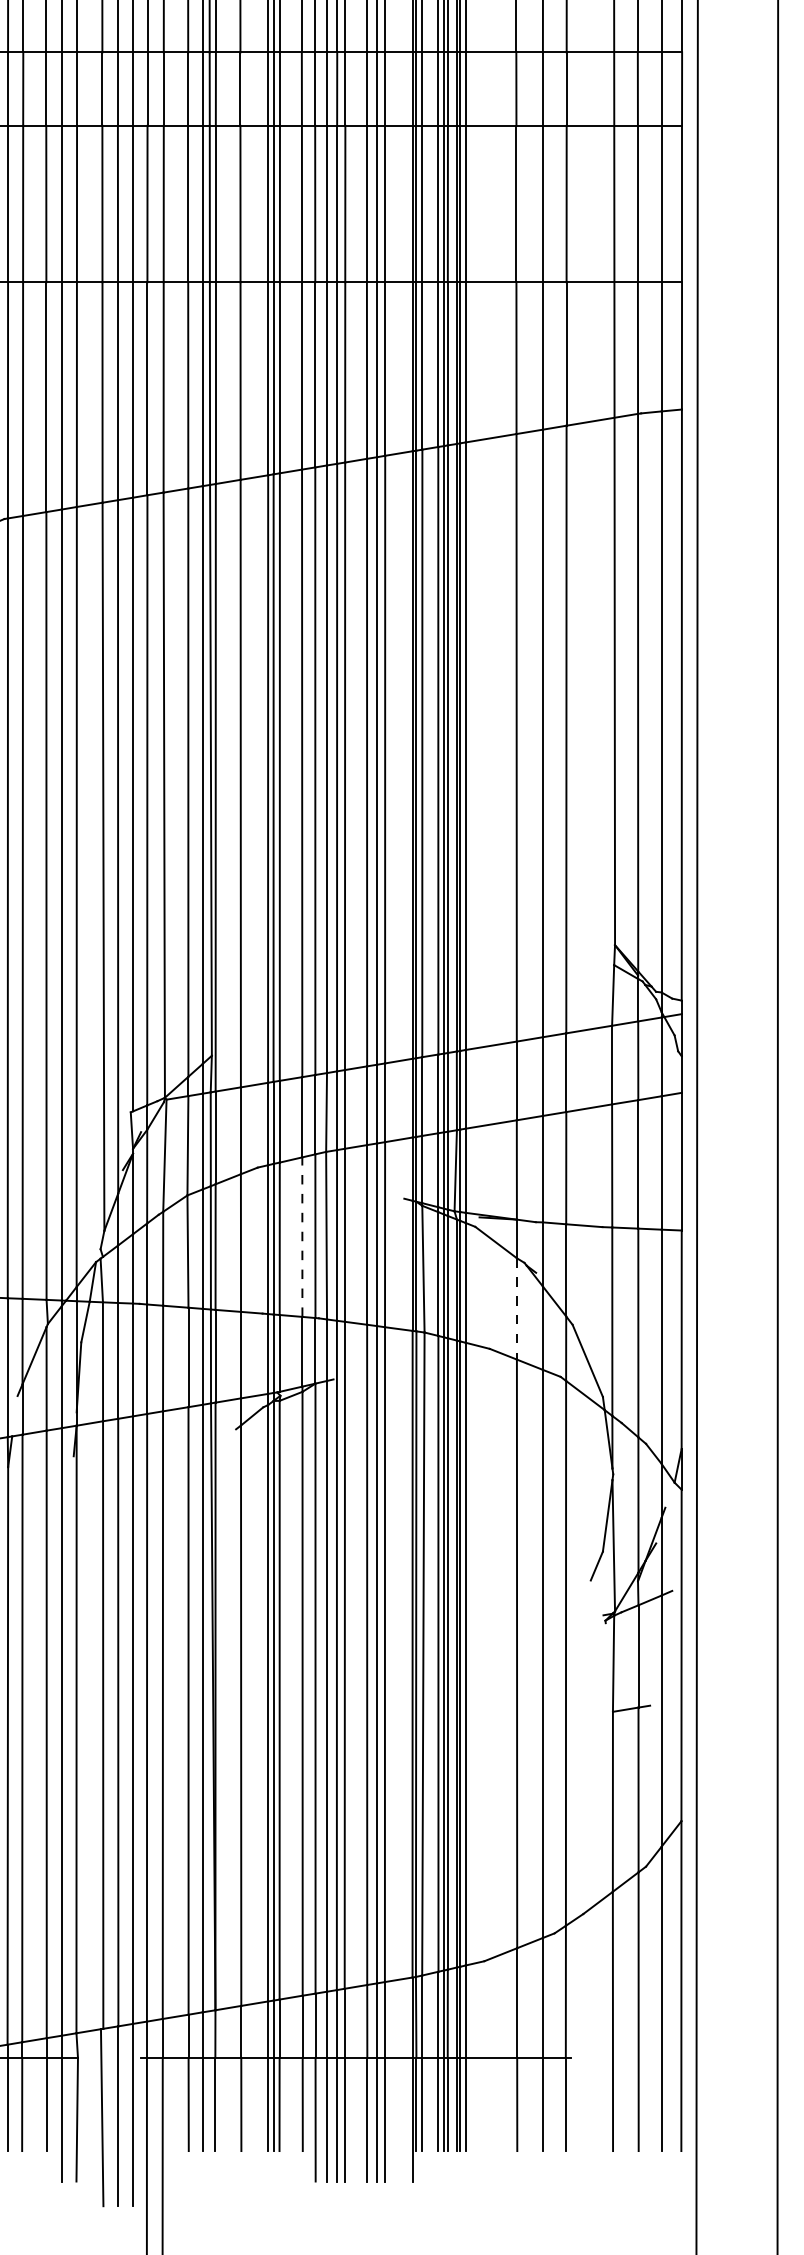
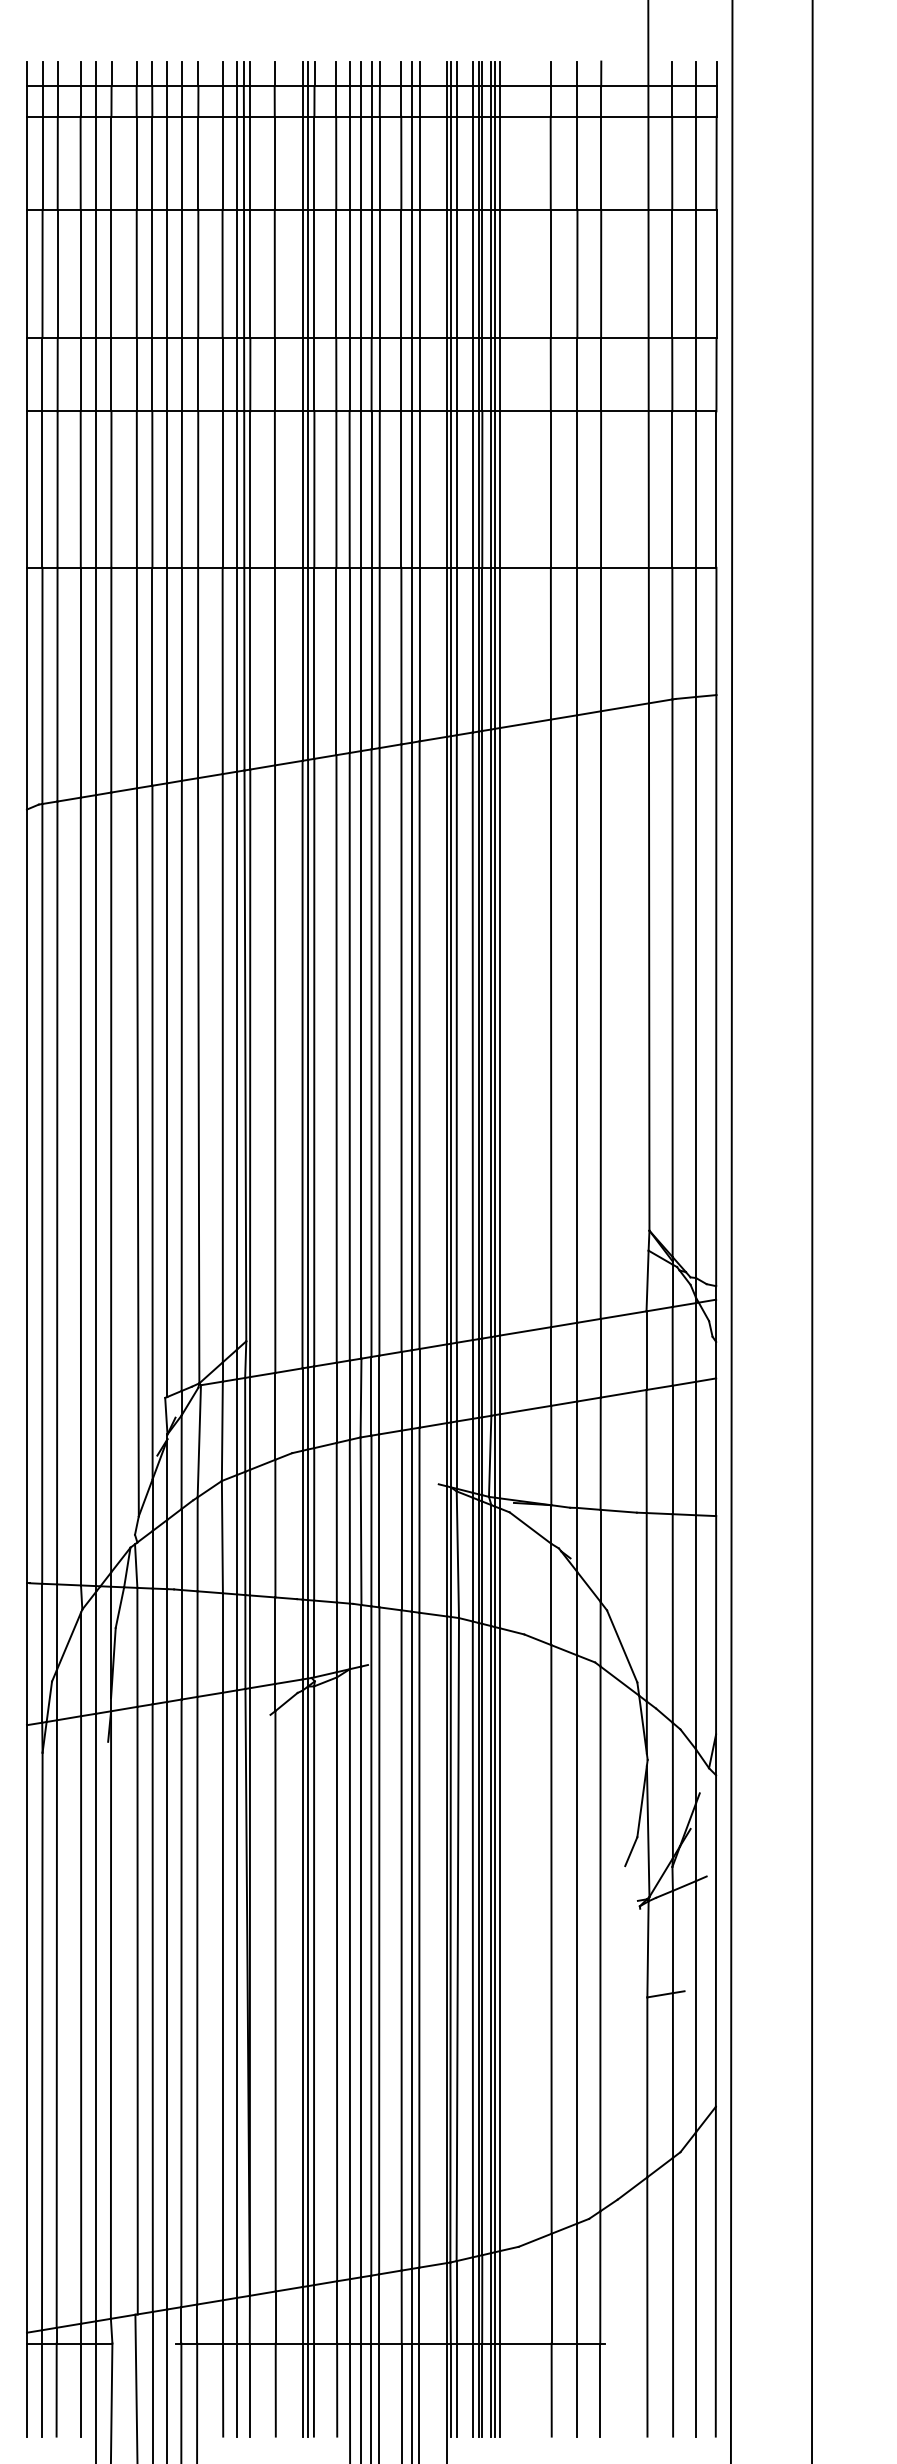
line: (302, 1236) -> (336, 1522), dashed -> solid
line: (517, 1308) -> (551, 1594), dashed -> solid
line: (15, 1415) -> (49, 1701), added

